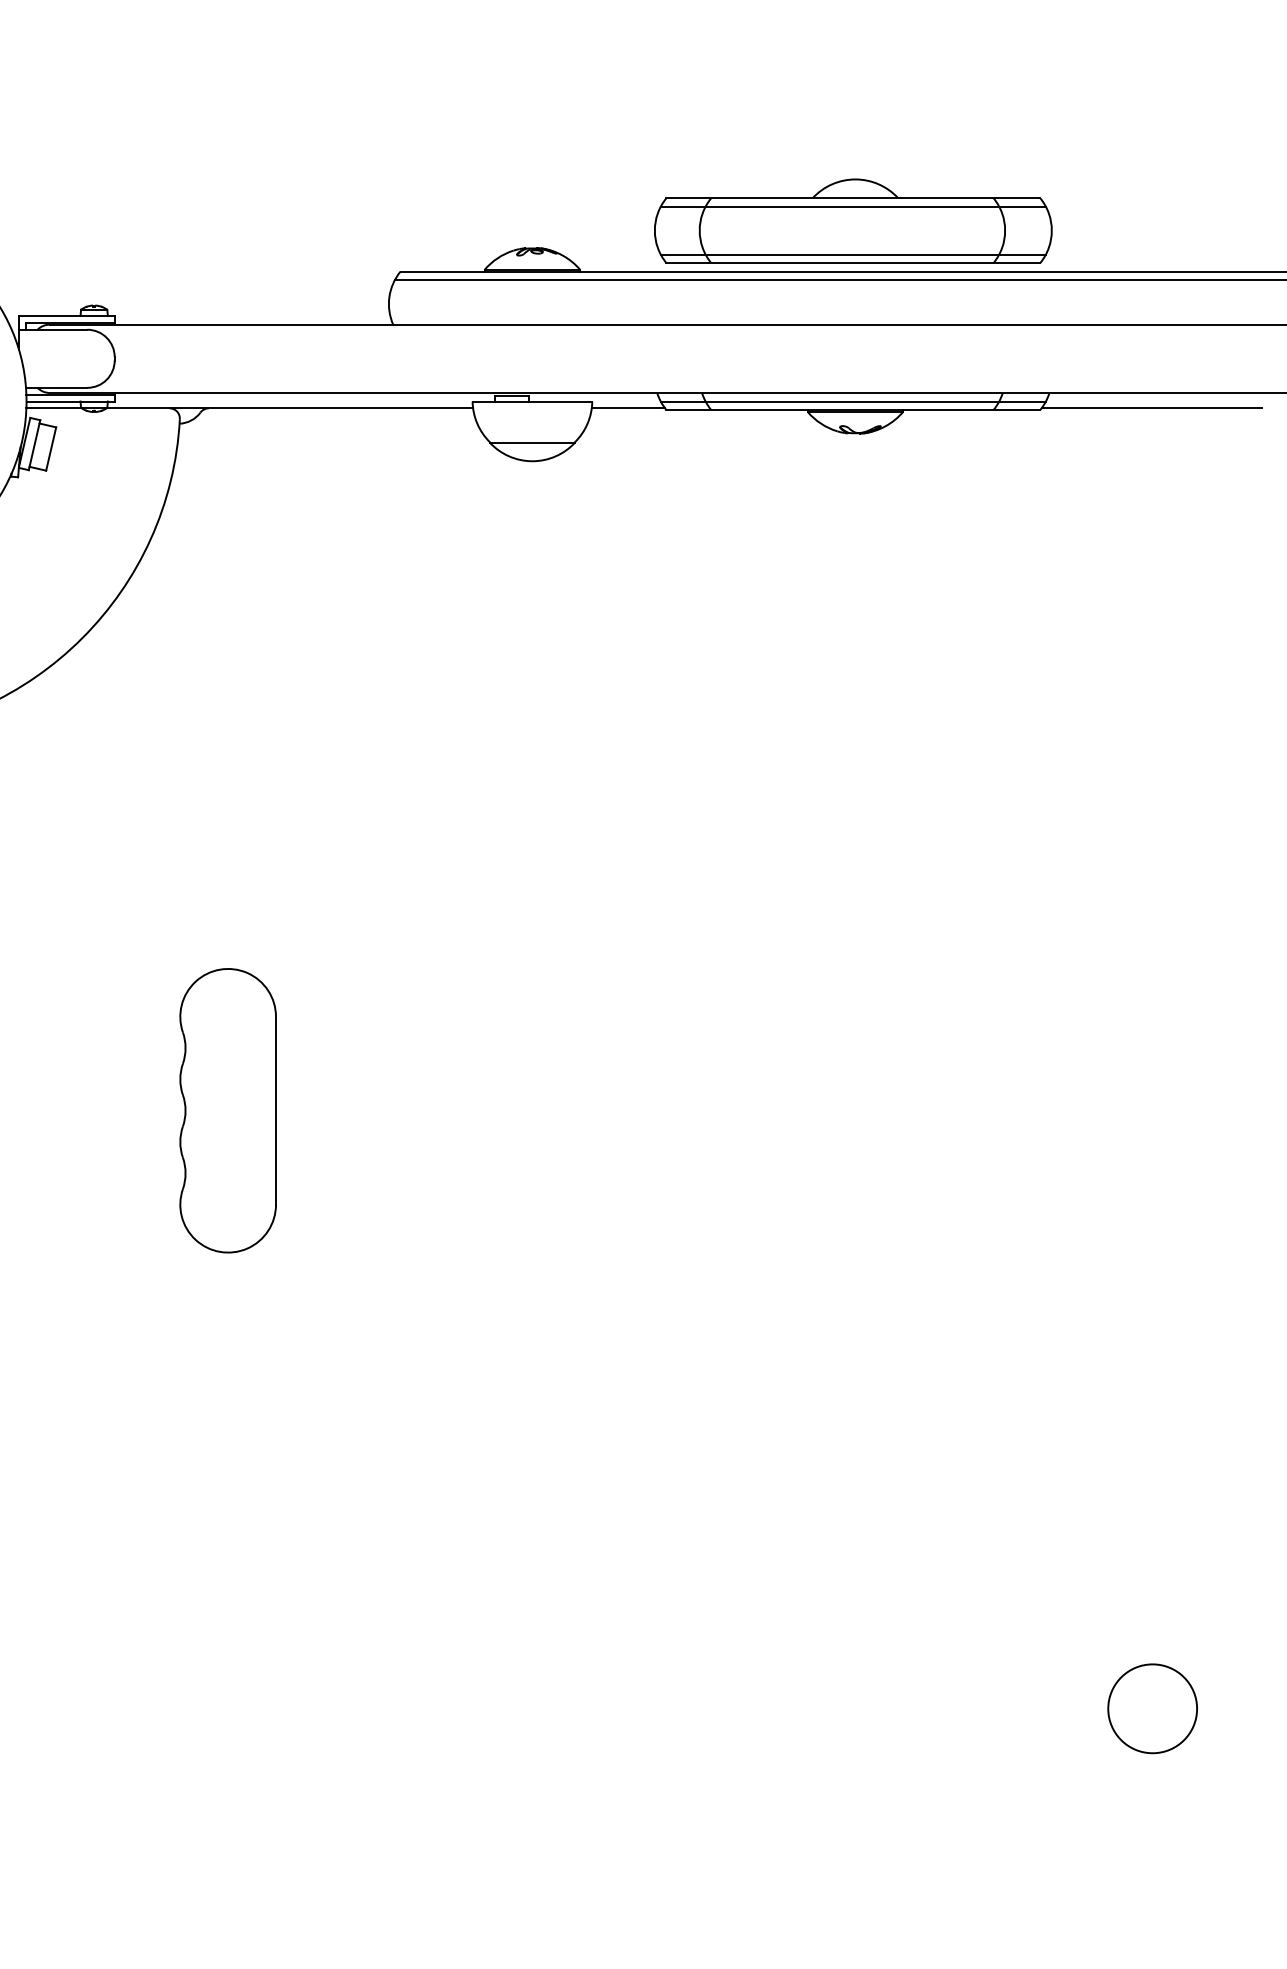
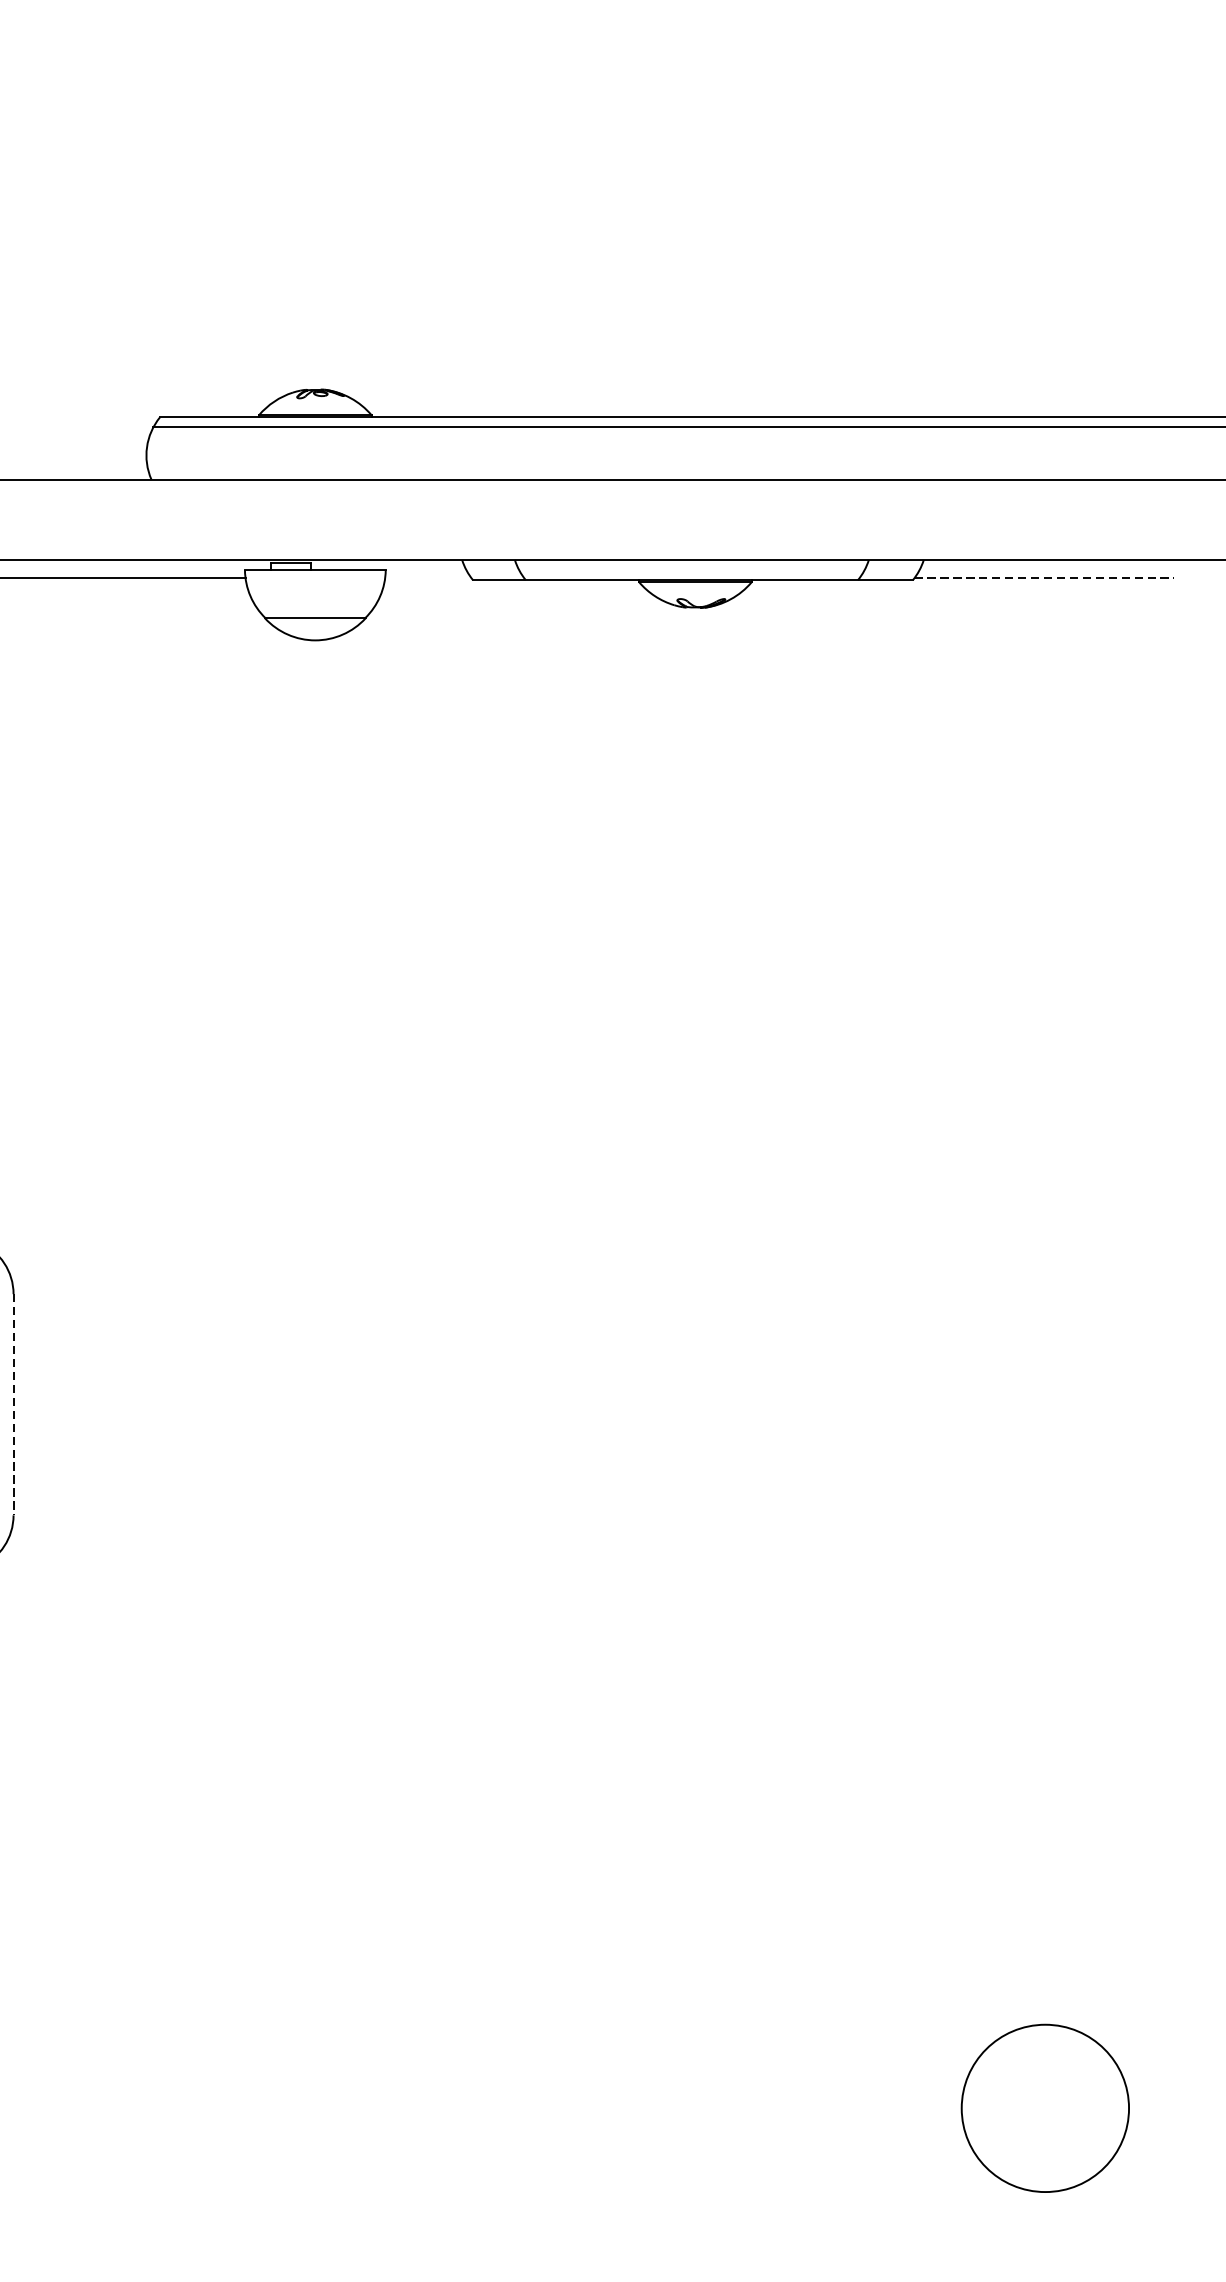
part: (853, 220) -> (693, 357), removed
line: (852, 401) -> (691, 570), removed
line: (628, 408) -> (428, 578), removed
line: (1152, 408) -> (1045, 578), solid -> dashed
line: (276, 1110) -> (14, 1404), solid -> dashed
circle: (1152, 1708) -> (1045, 2108), size x1.6

